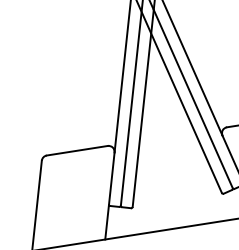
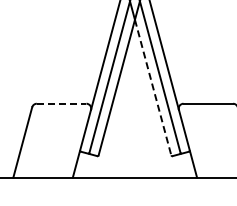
line: (187, 114) -> (153, 88), solid -> dashed
line: (77, 150) -> (61, 103), solid -> dashed

